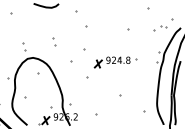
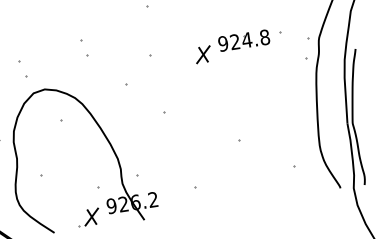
part: (115, 62) -> (238, 46), moved

